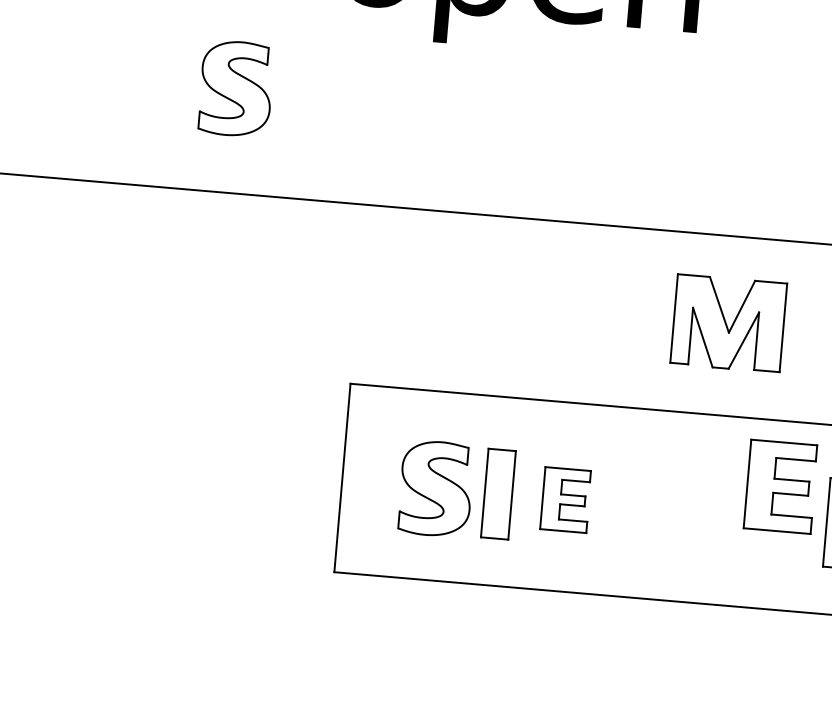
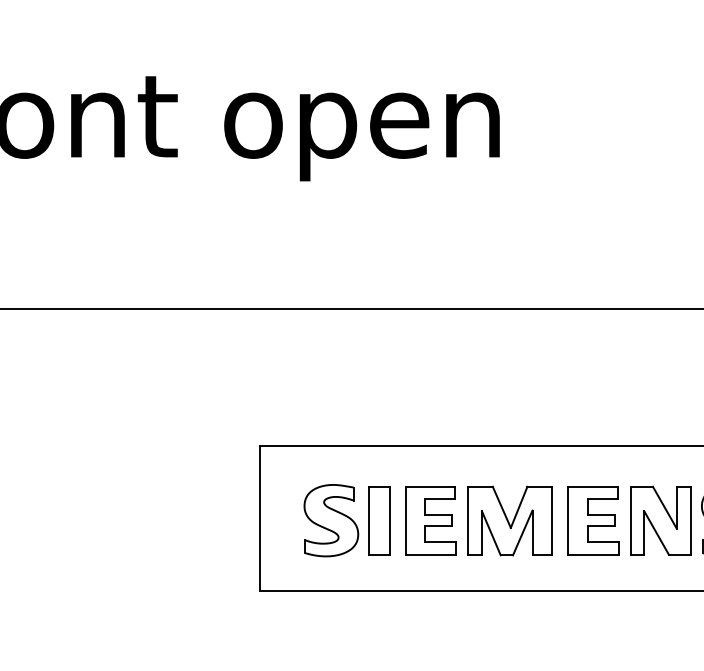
part: (236, 88) -> (153, 229), removed
part: (727, 322) -> (509, 520), moved
part: (781, 486) -> (593, 520), moved
part: (565, 499) -> (430, 520), size x1.43

